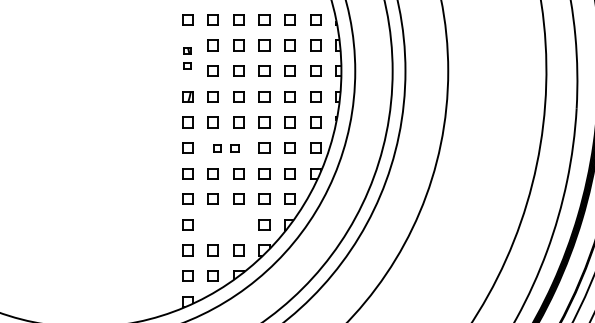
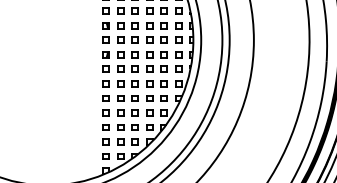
part: (186, 57) -> (105, 32), size x1.67
part: (225, 147) -> (127, 83), size x1.43
part: (225, 225) -> (127, 127), added

